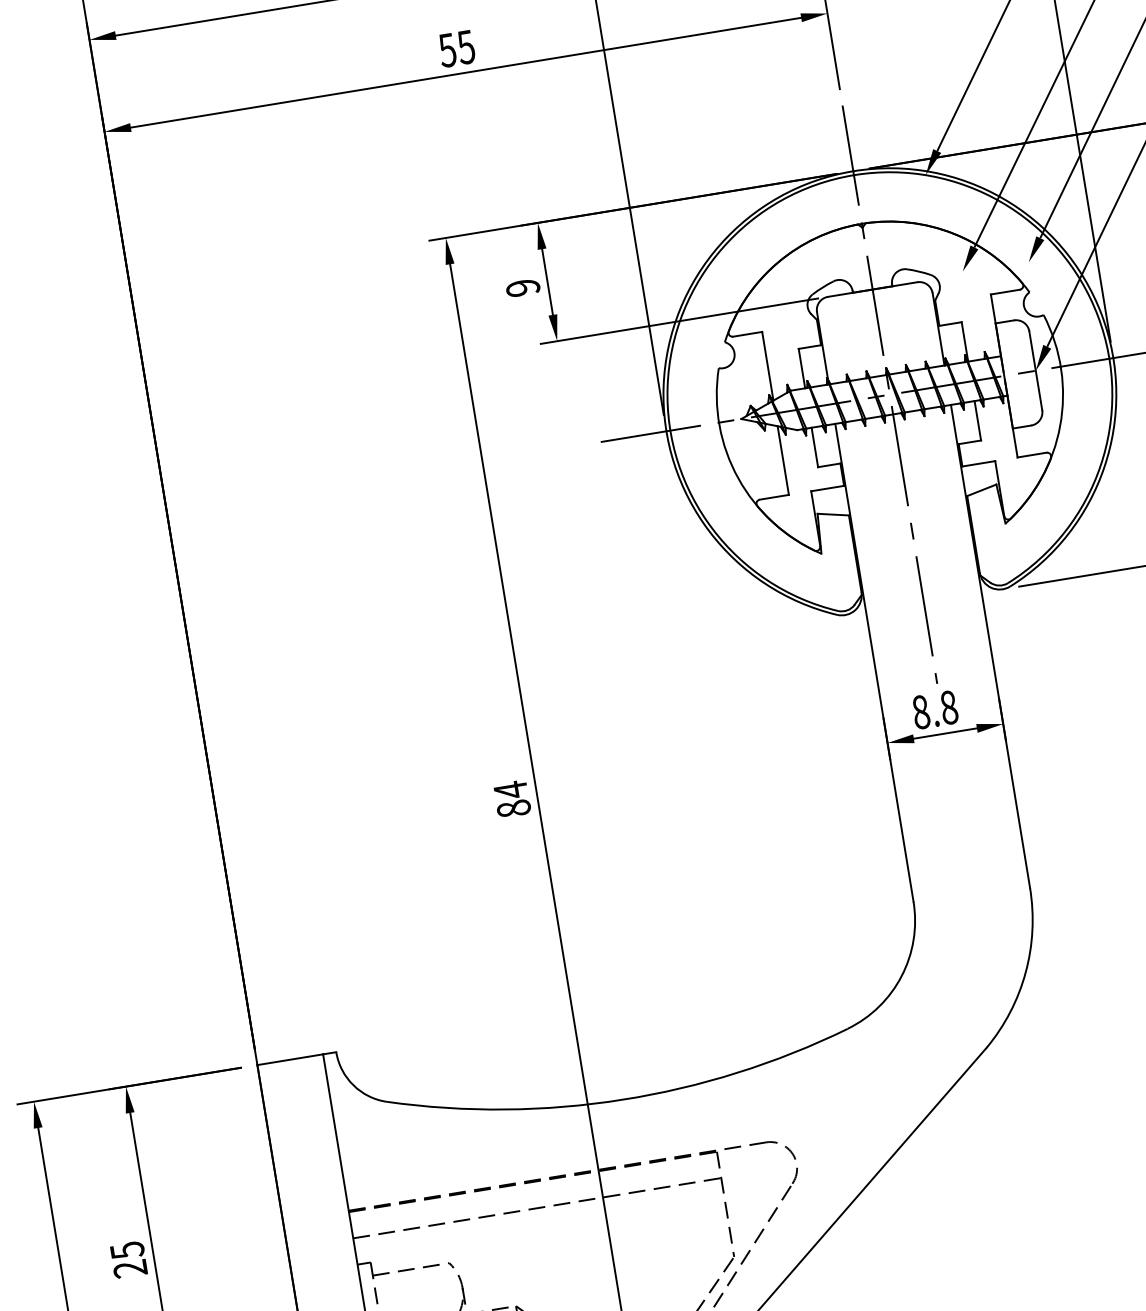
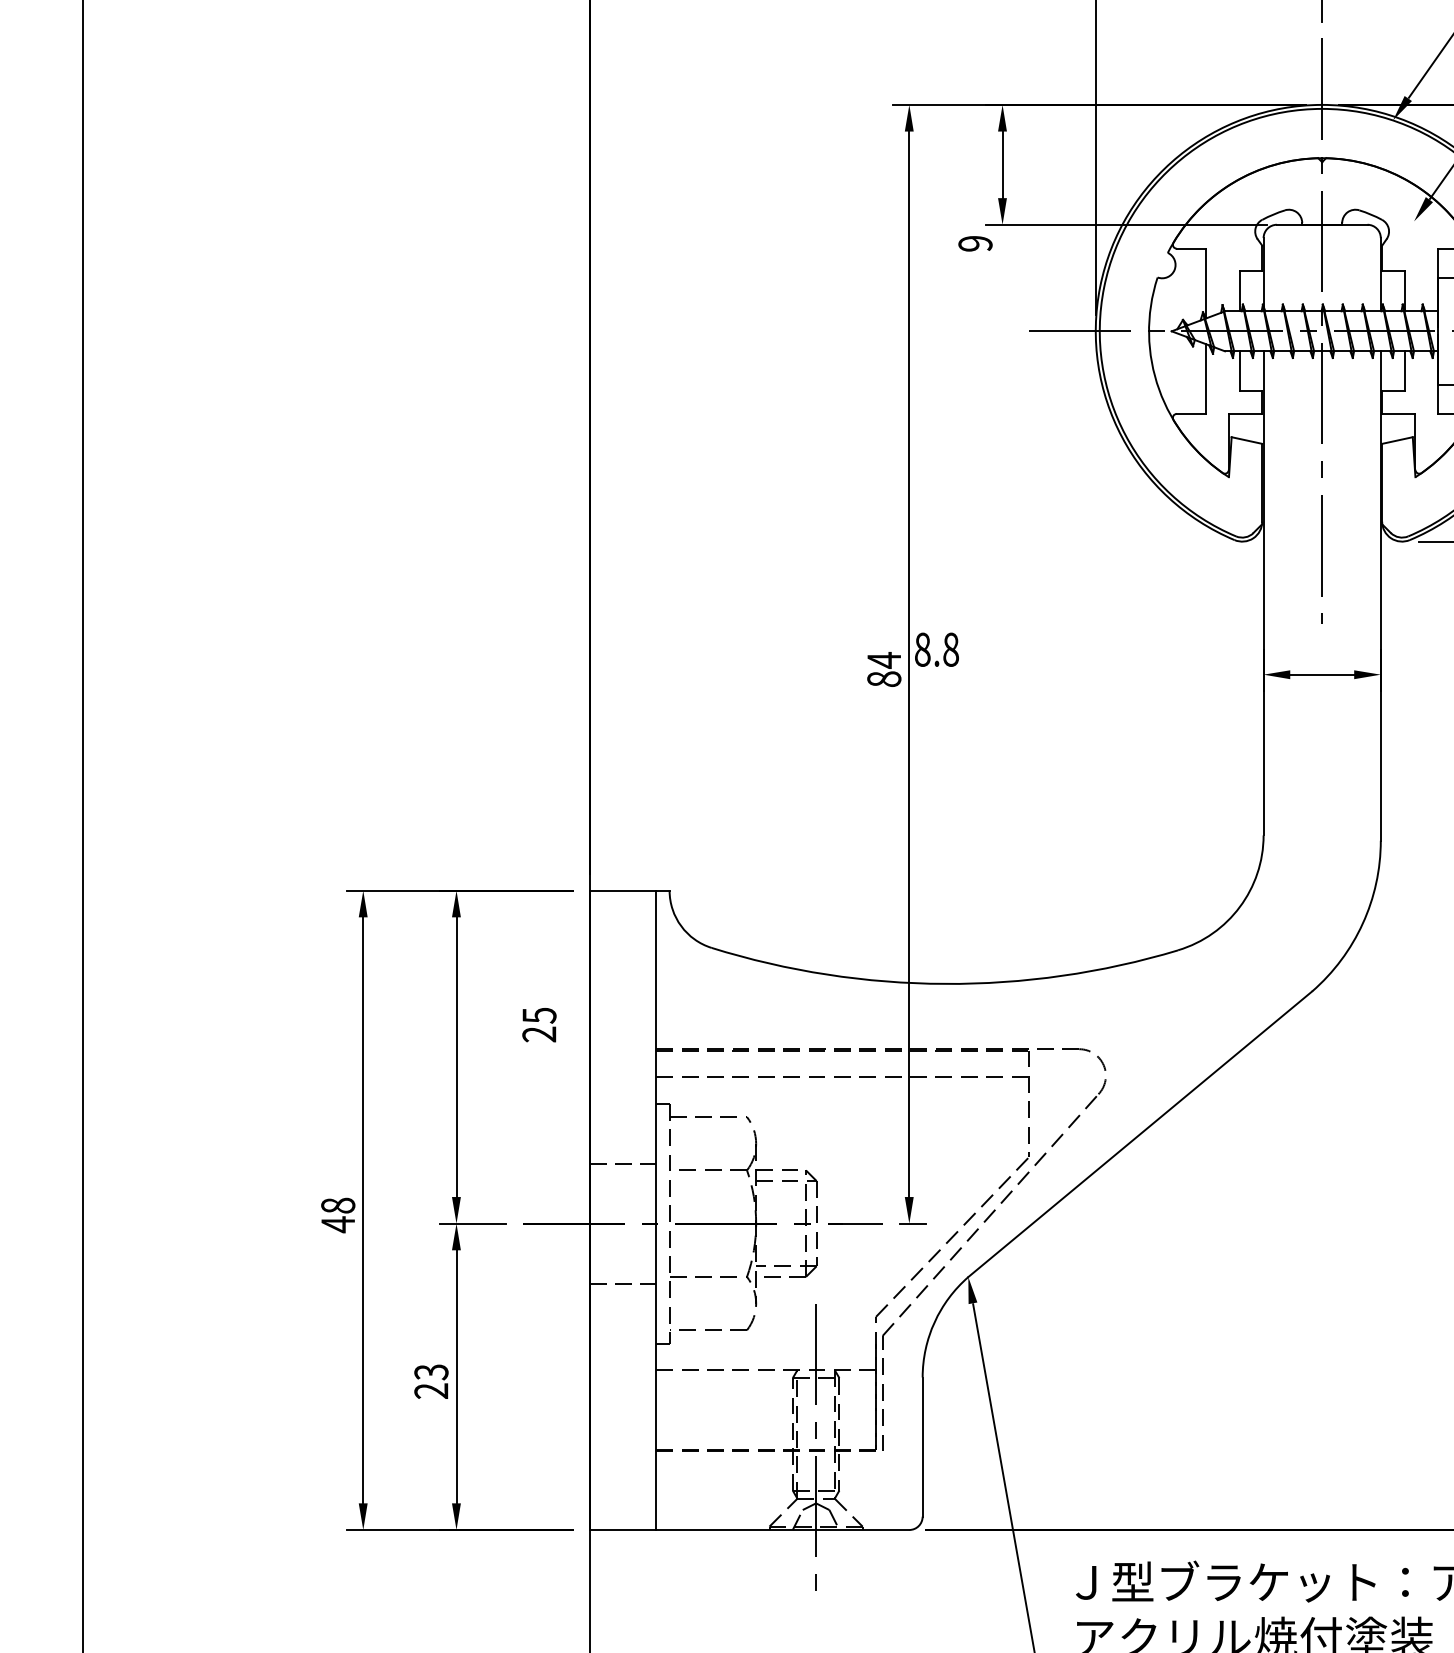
text: (523, 287) -> (975, 243), moved
text: (934, 709) -> (936, 649), moved
text: (129, 1260) -> (539, 1025), moved

